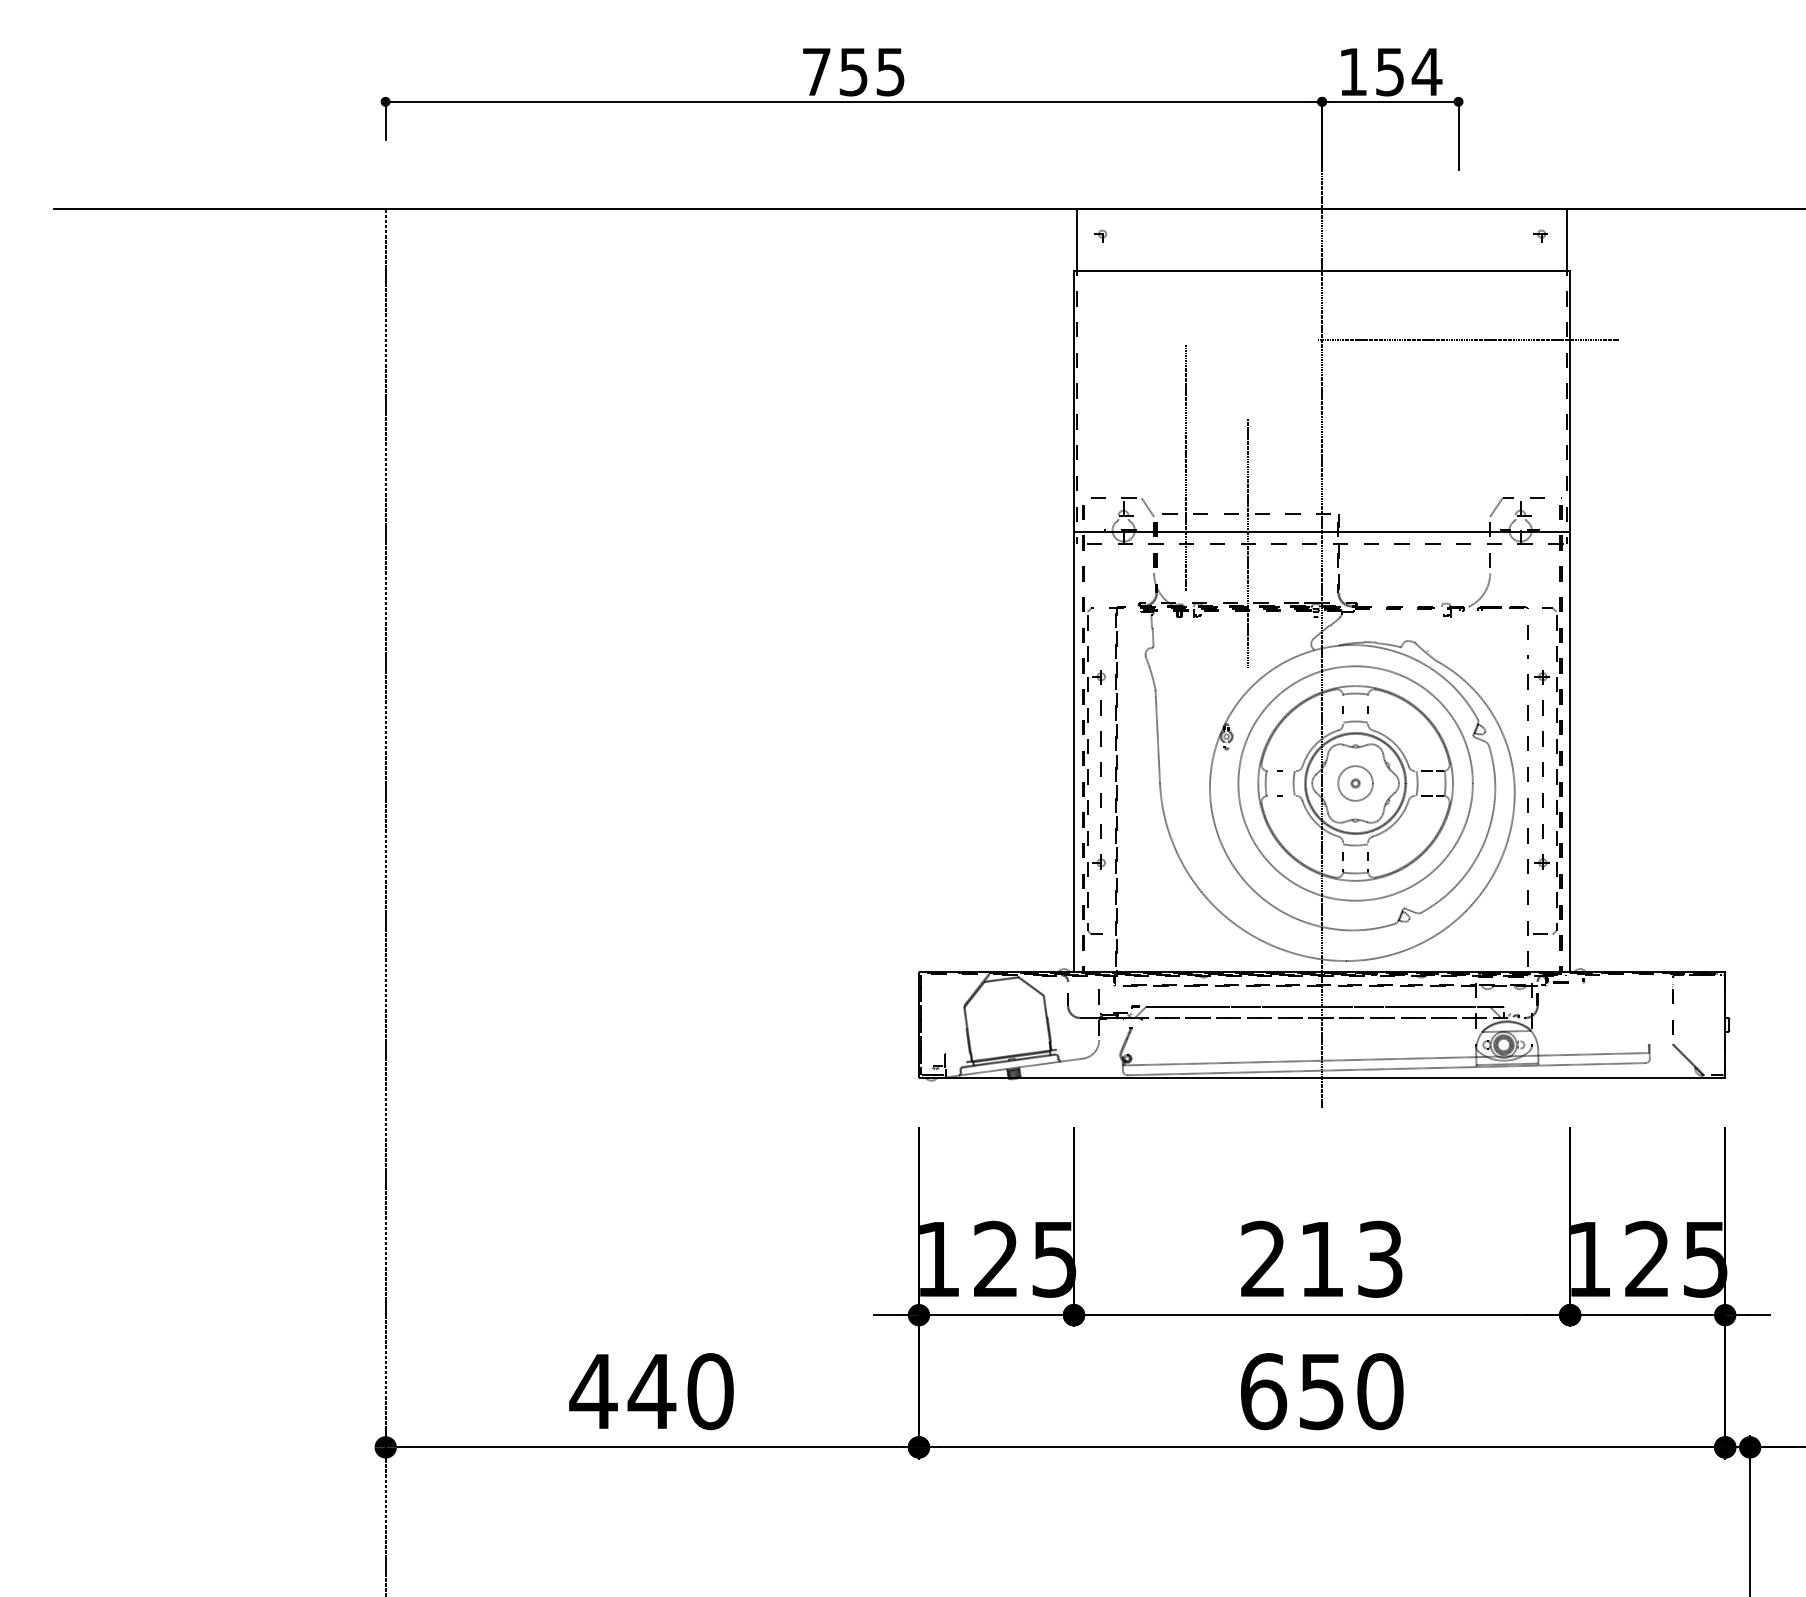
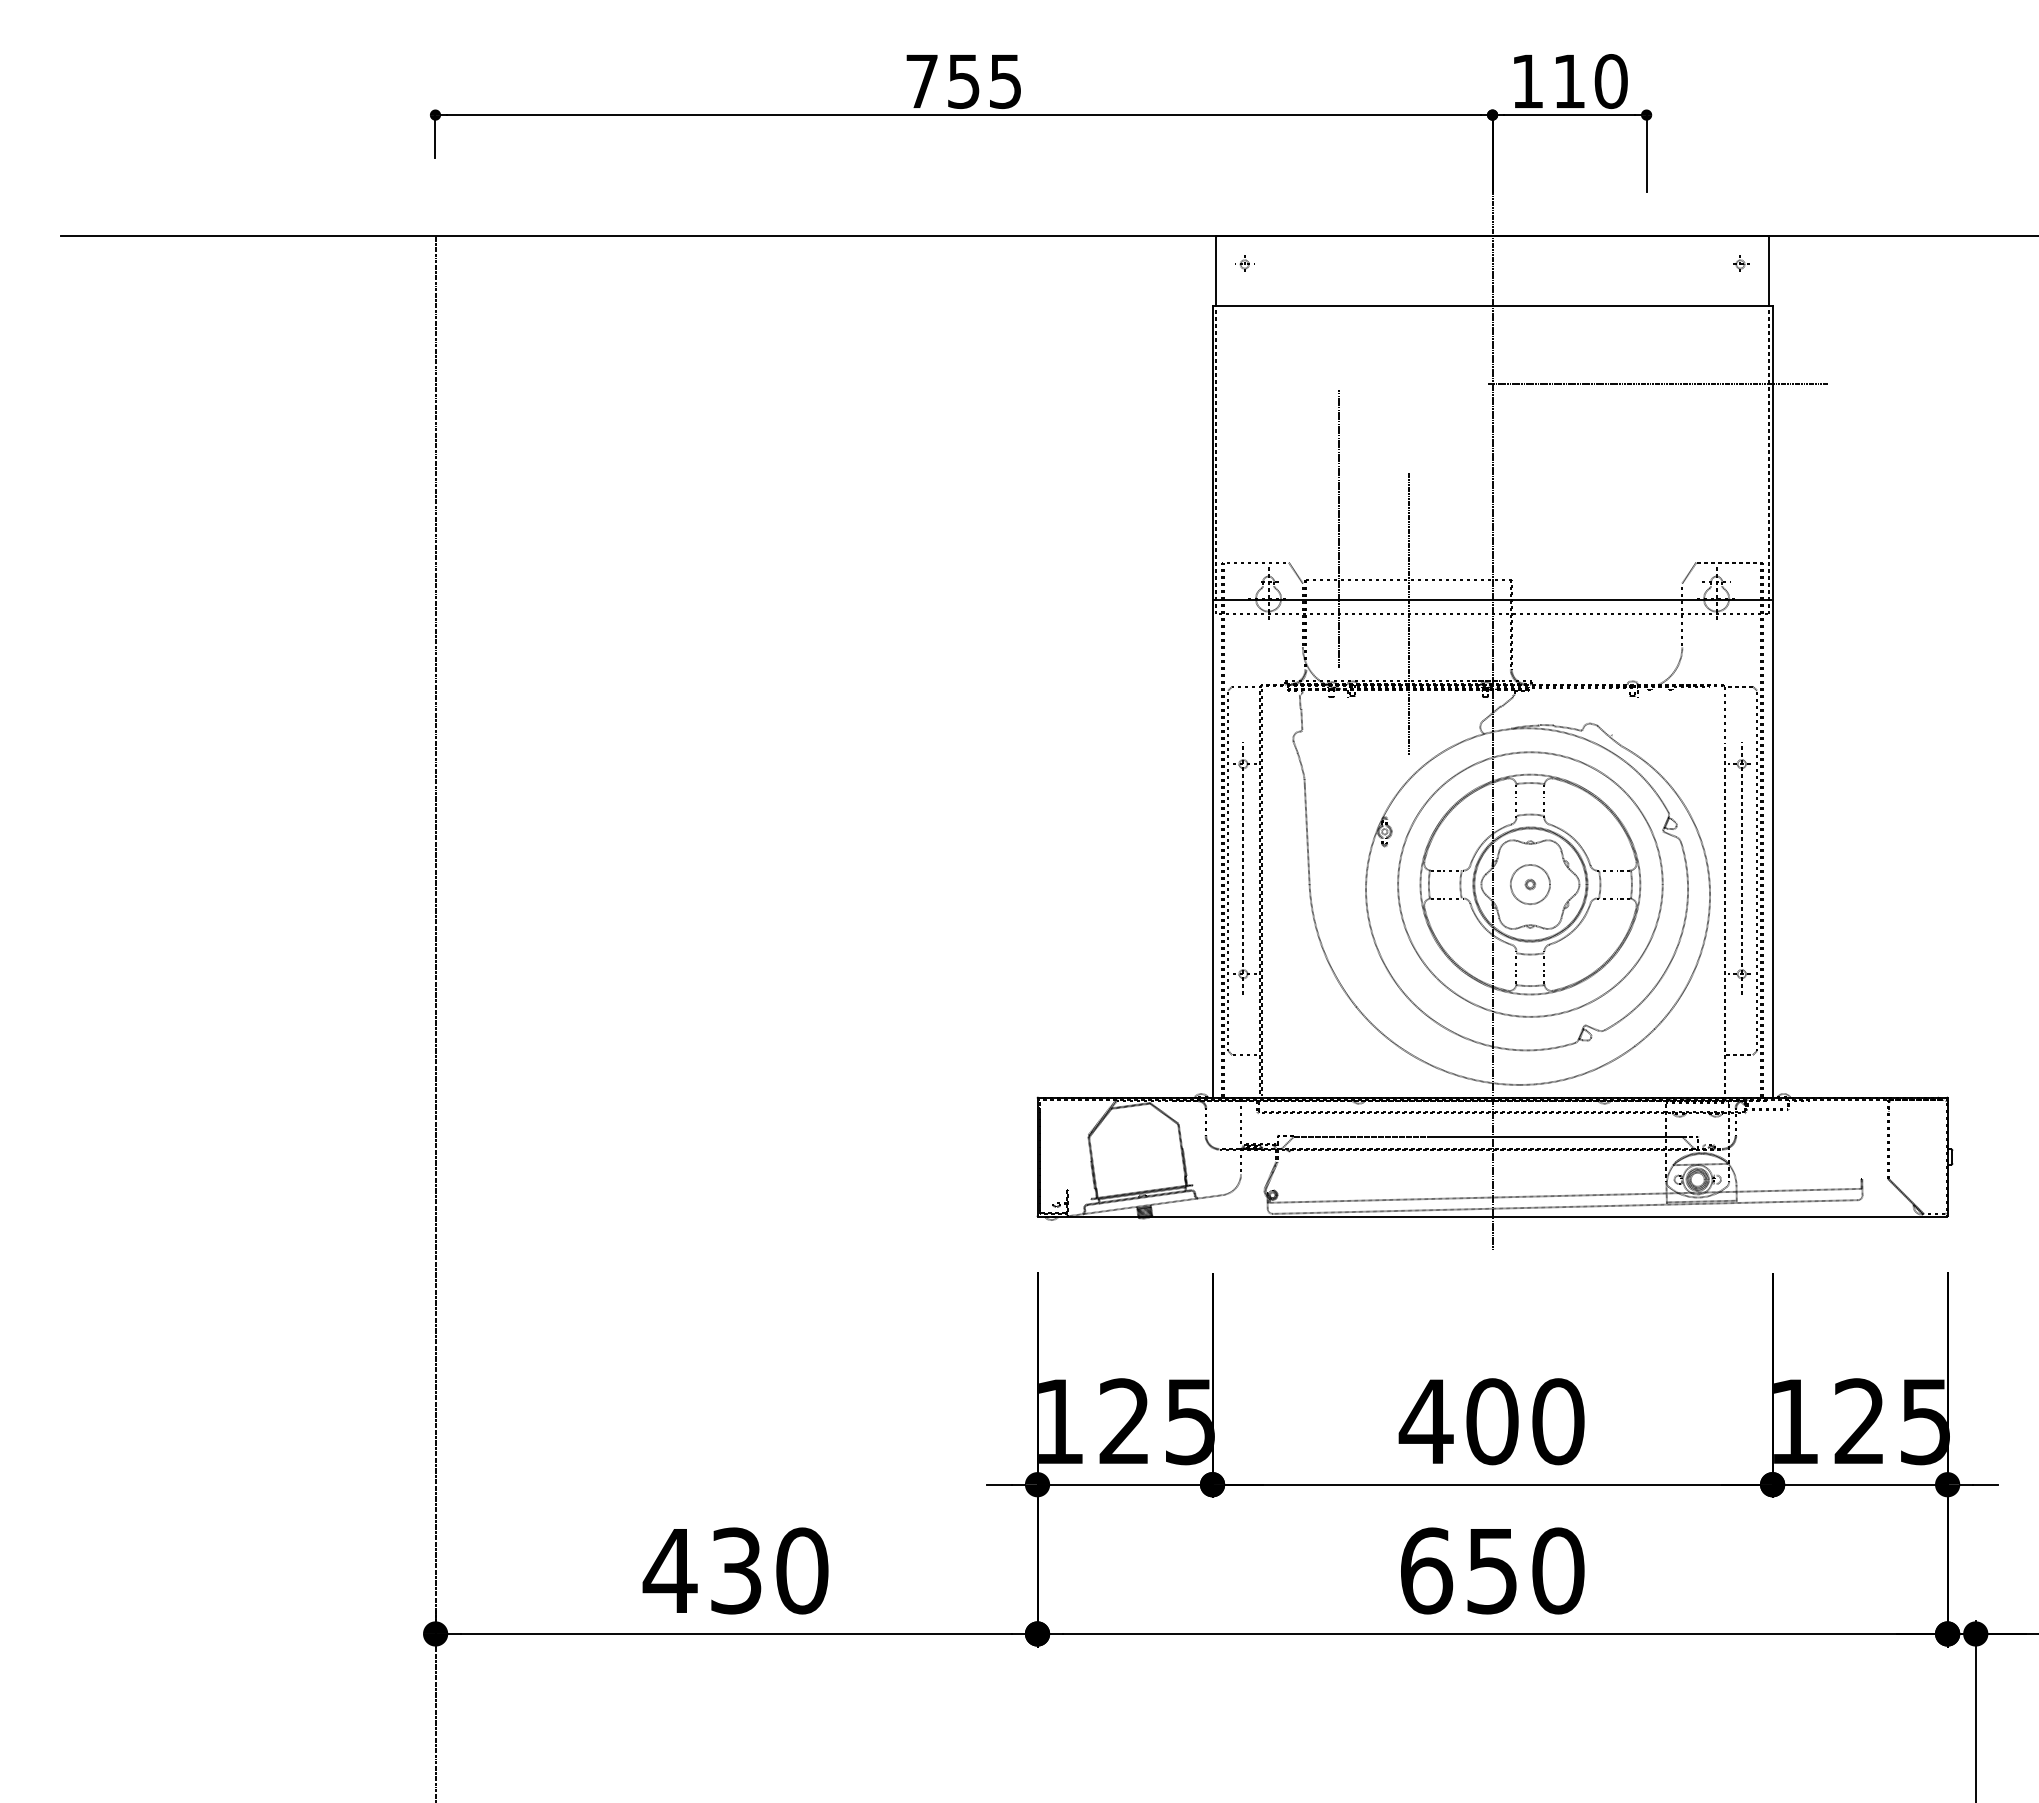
text: (1408, 72) -> (1590, 81), 154 -> 110
text: (1321, 1259) -> (1491, 1421), 213 -> 400
text: (651, 1391) -> (735, 1570), 440 -> 430

